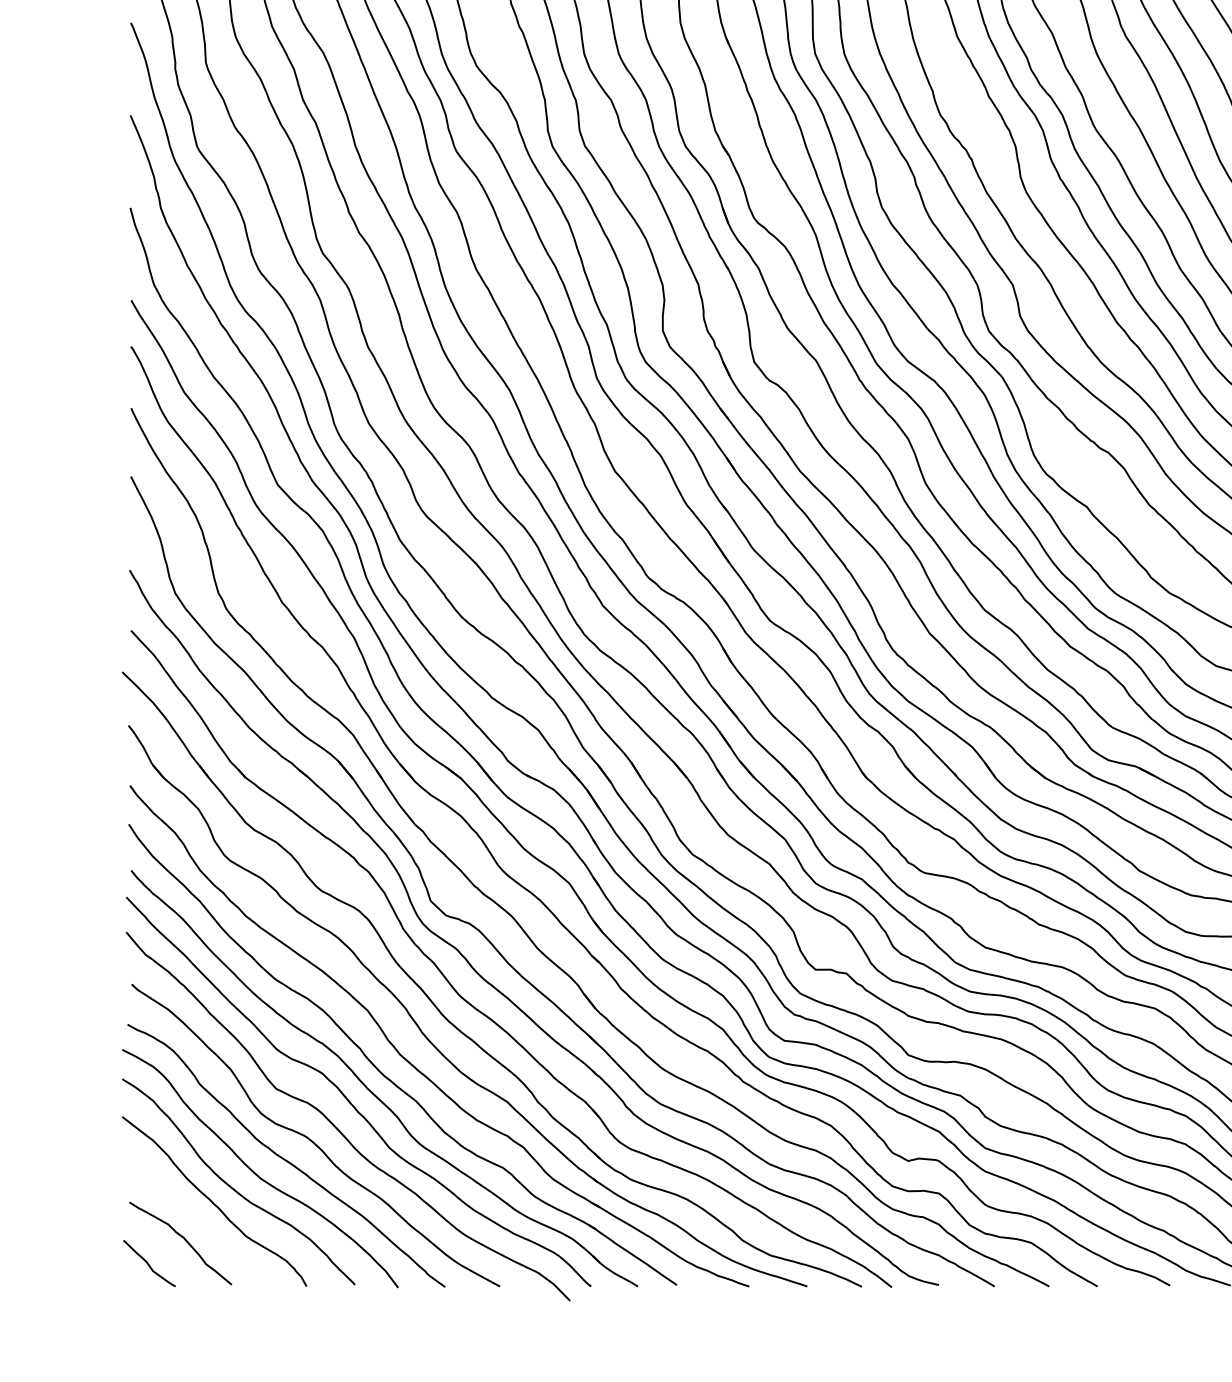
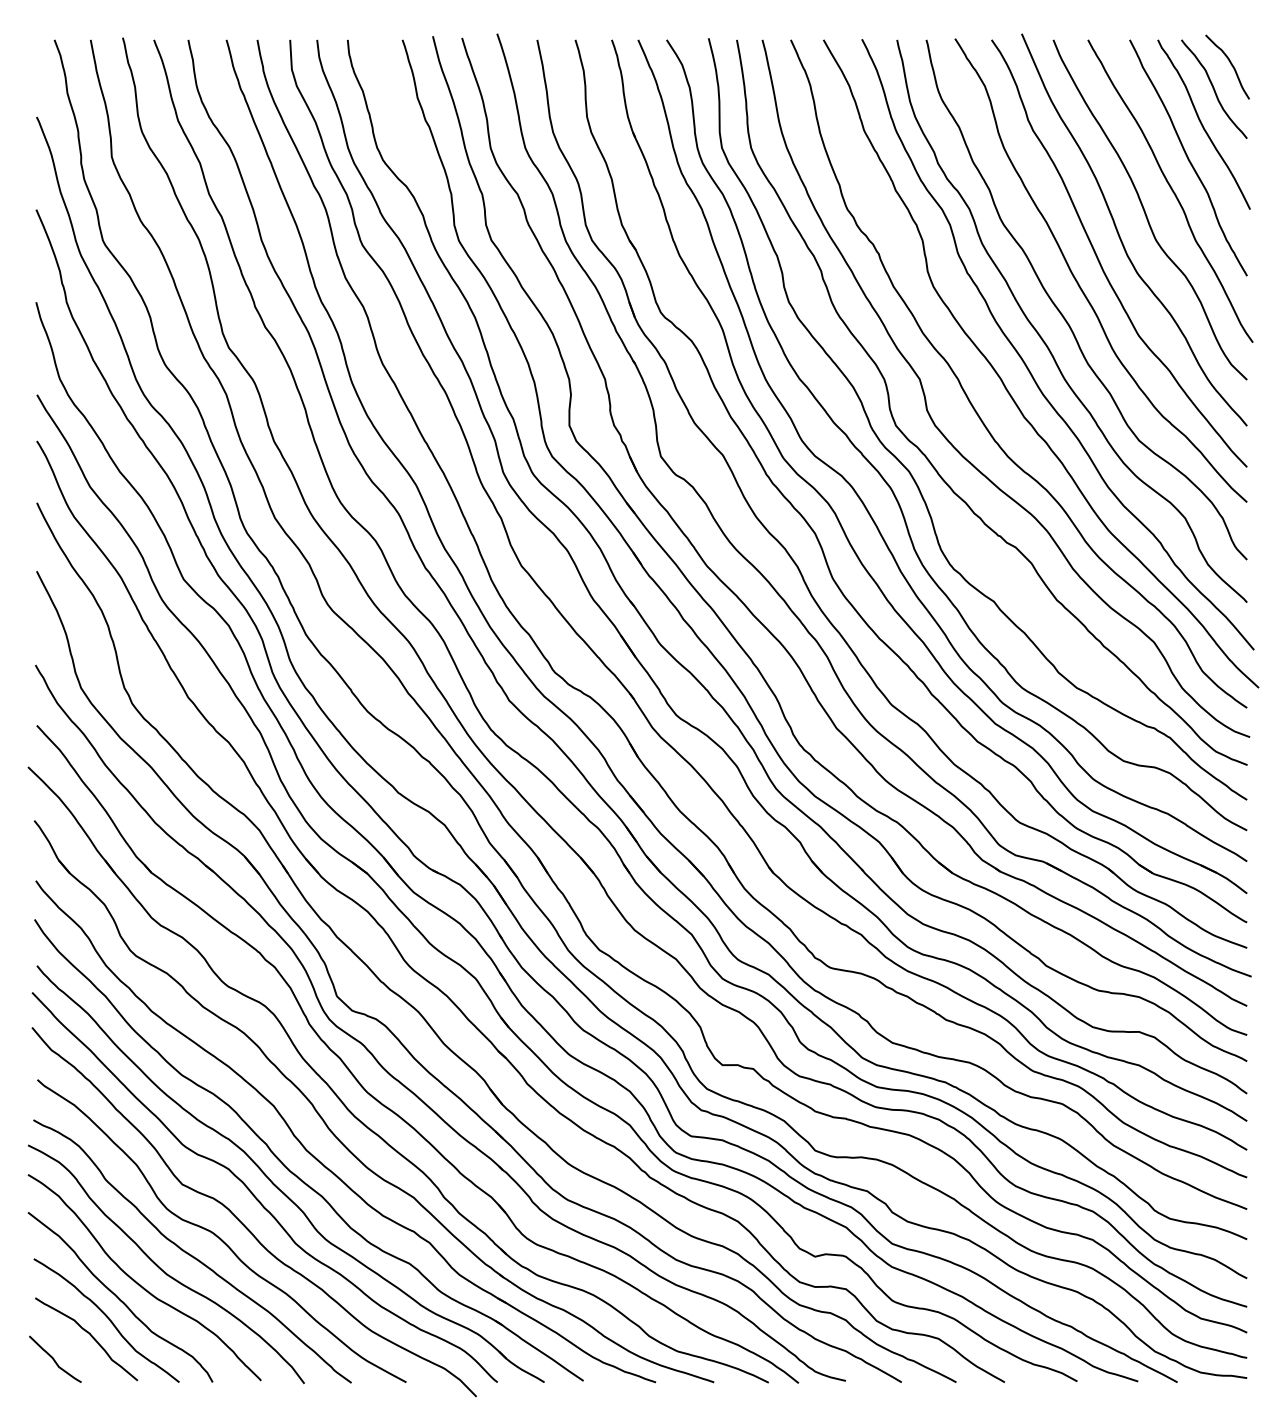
curve: (201, 1222) -> (107, 1318), added

